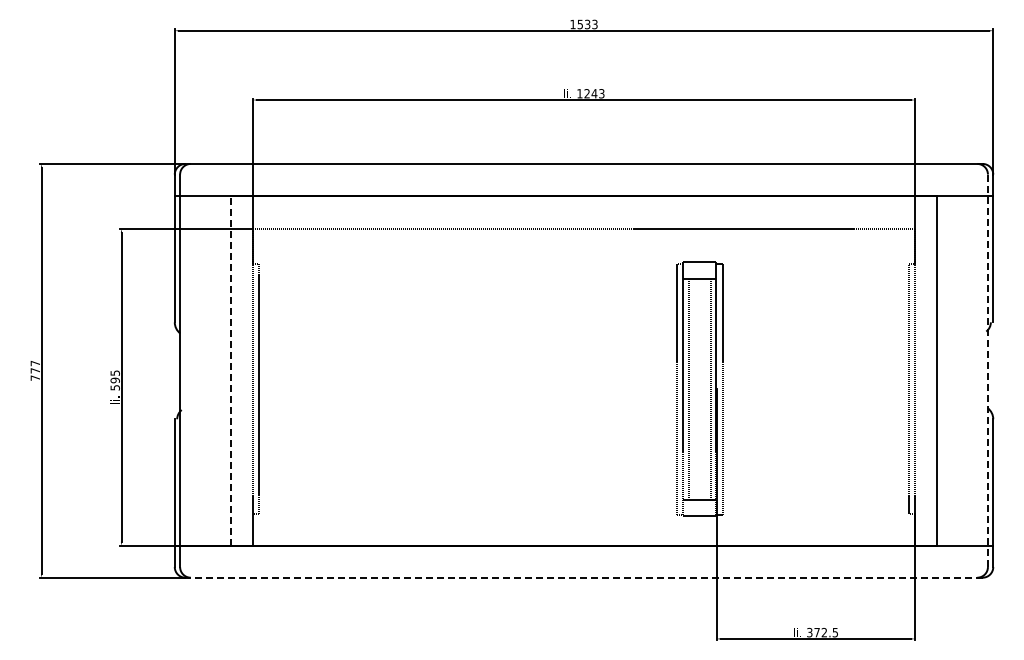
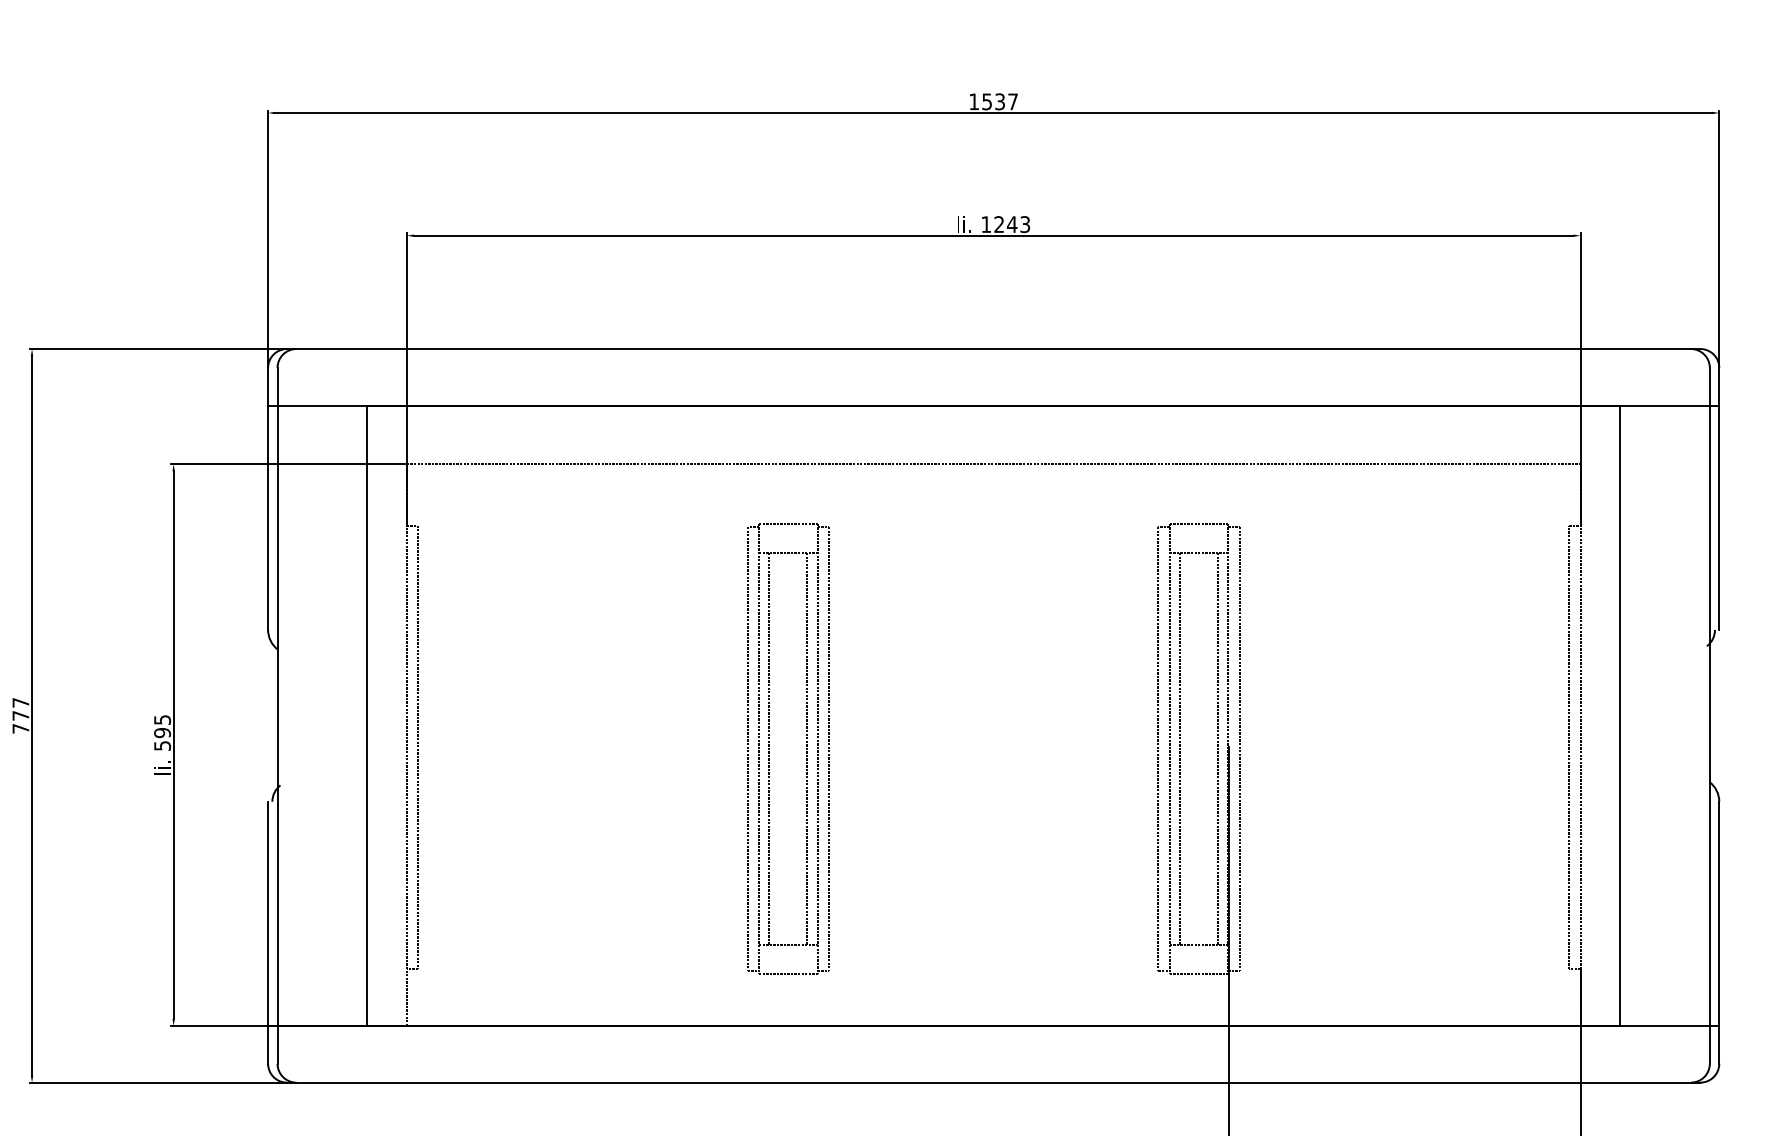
text: (594, 24) -> (1012, 101), 1533 -> 1537
line: (230, 370) -> (366, 715), dashed -> solid
line: (987, 371) -> (1709, 717), dashed -> solid
part: (458, 387) -> (771, 745), added
line: (584, 577) -> (994, 1082), dashed -> solid

